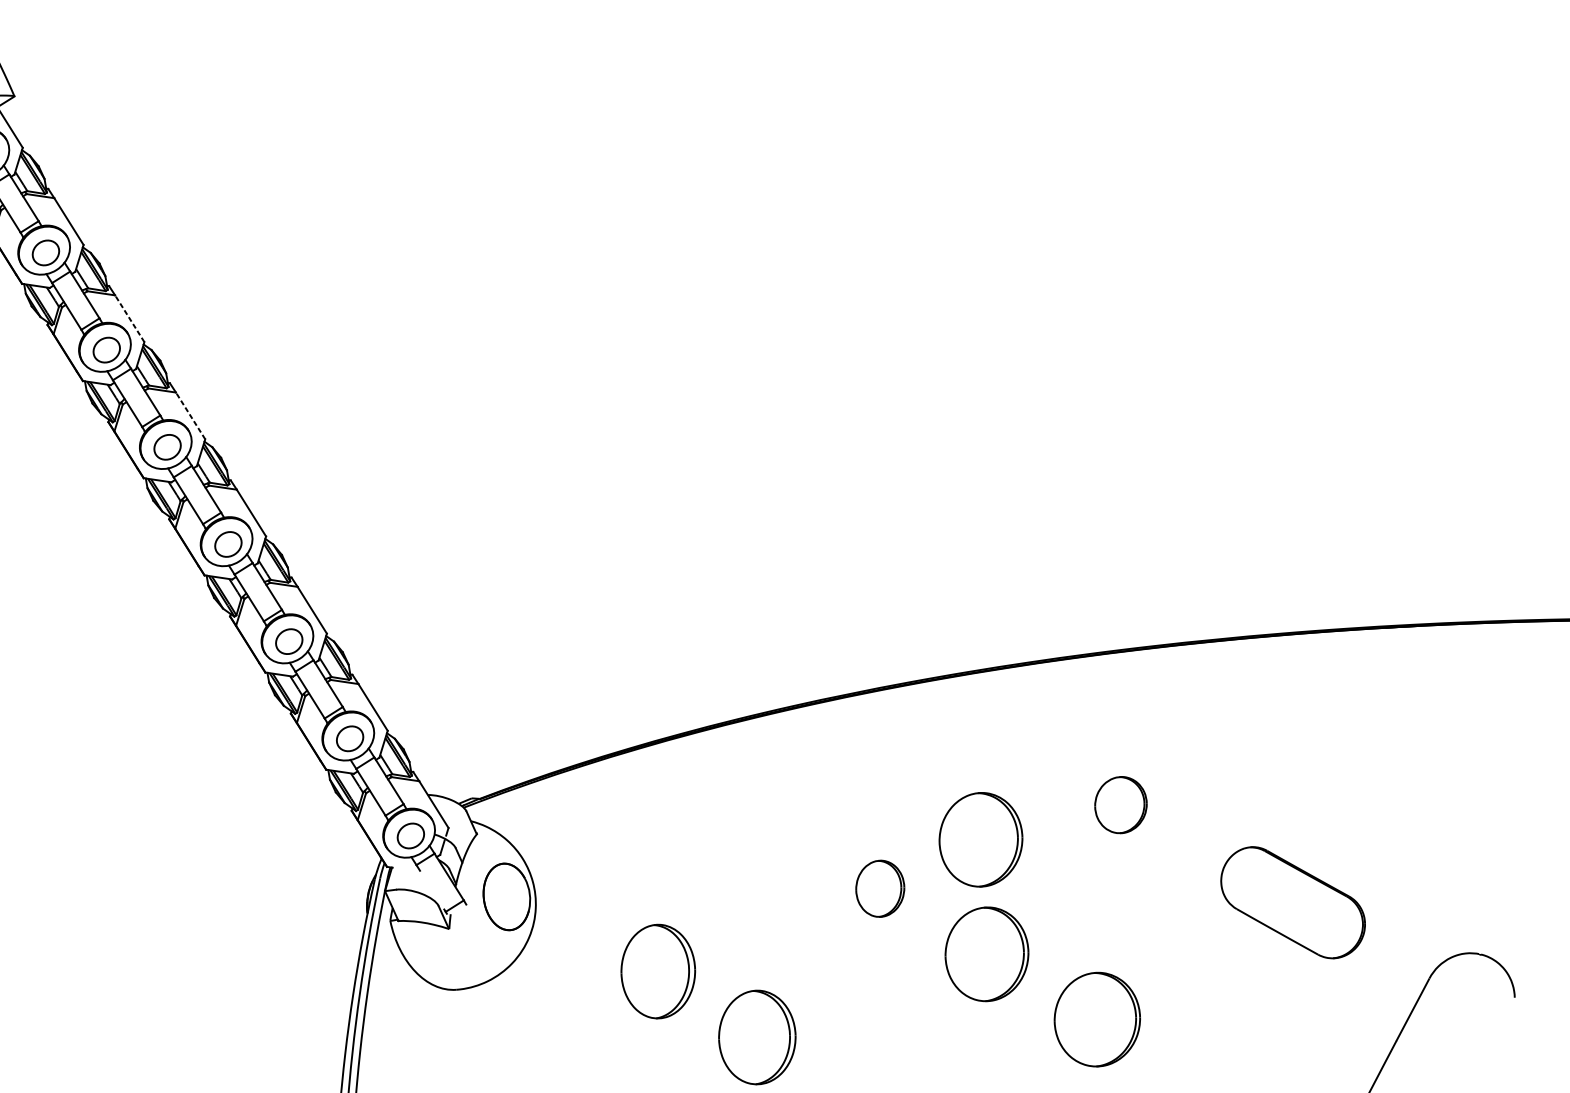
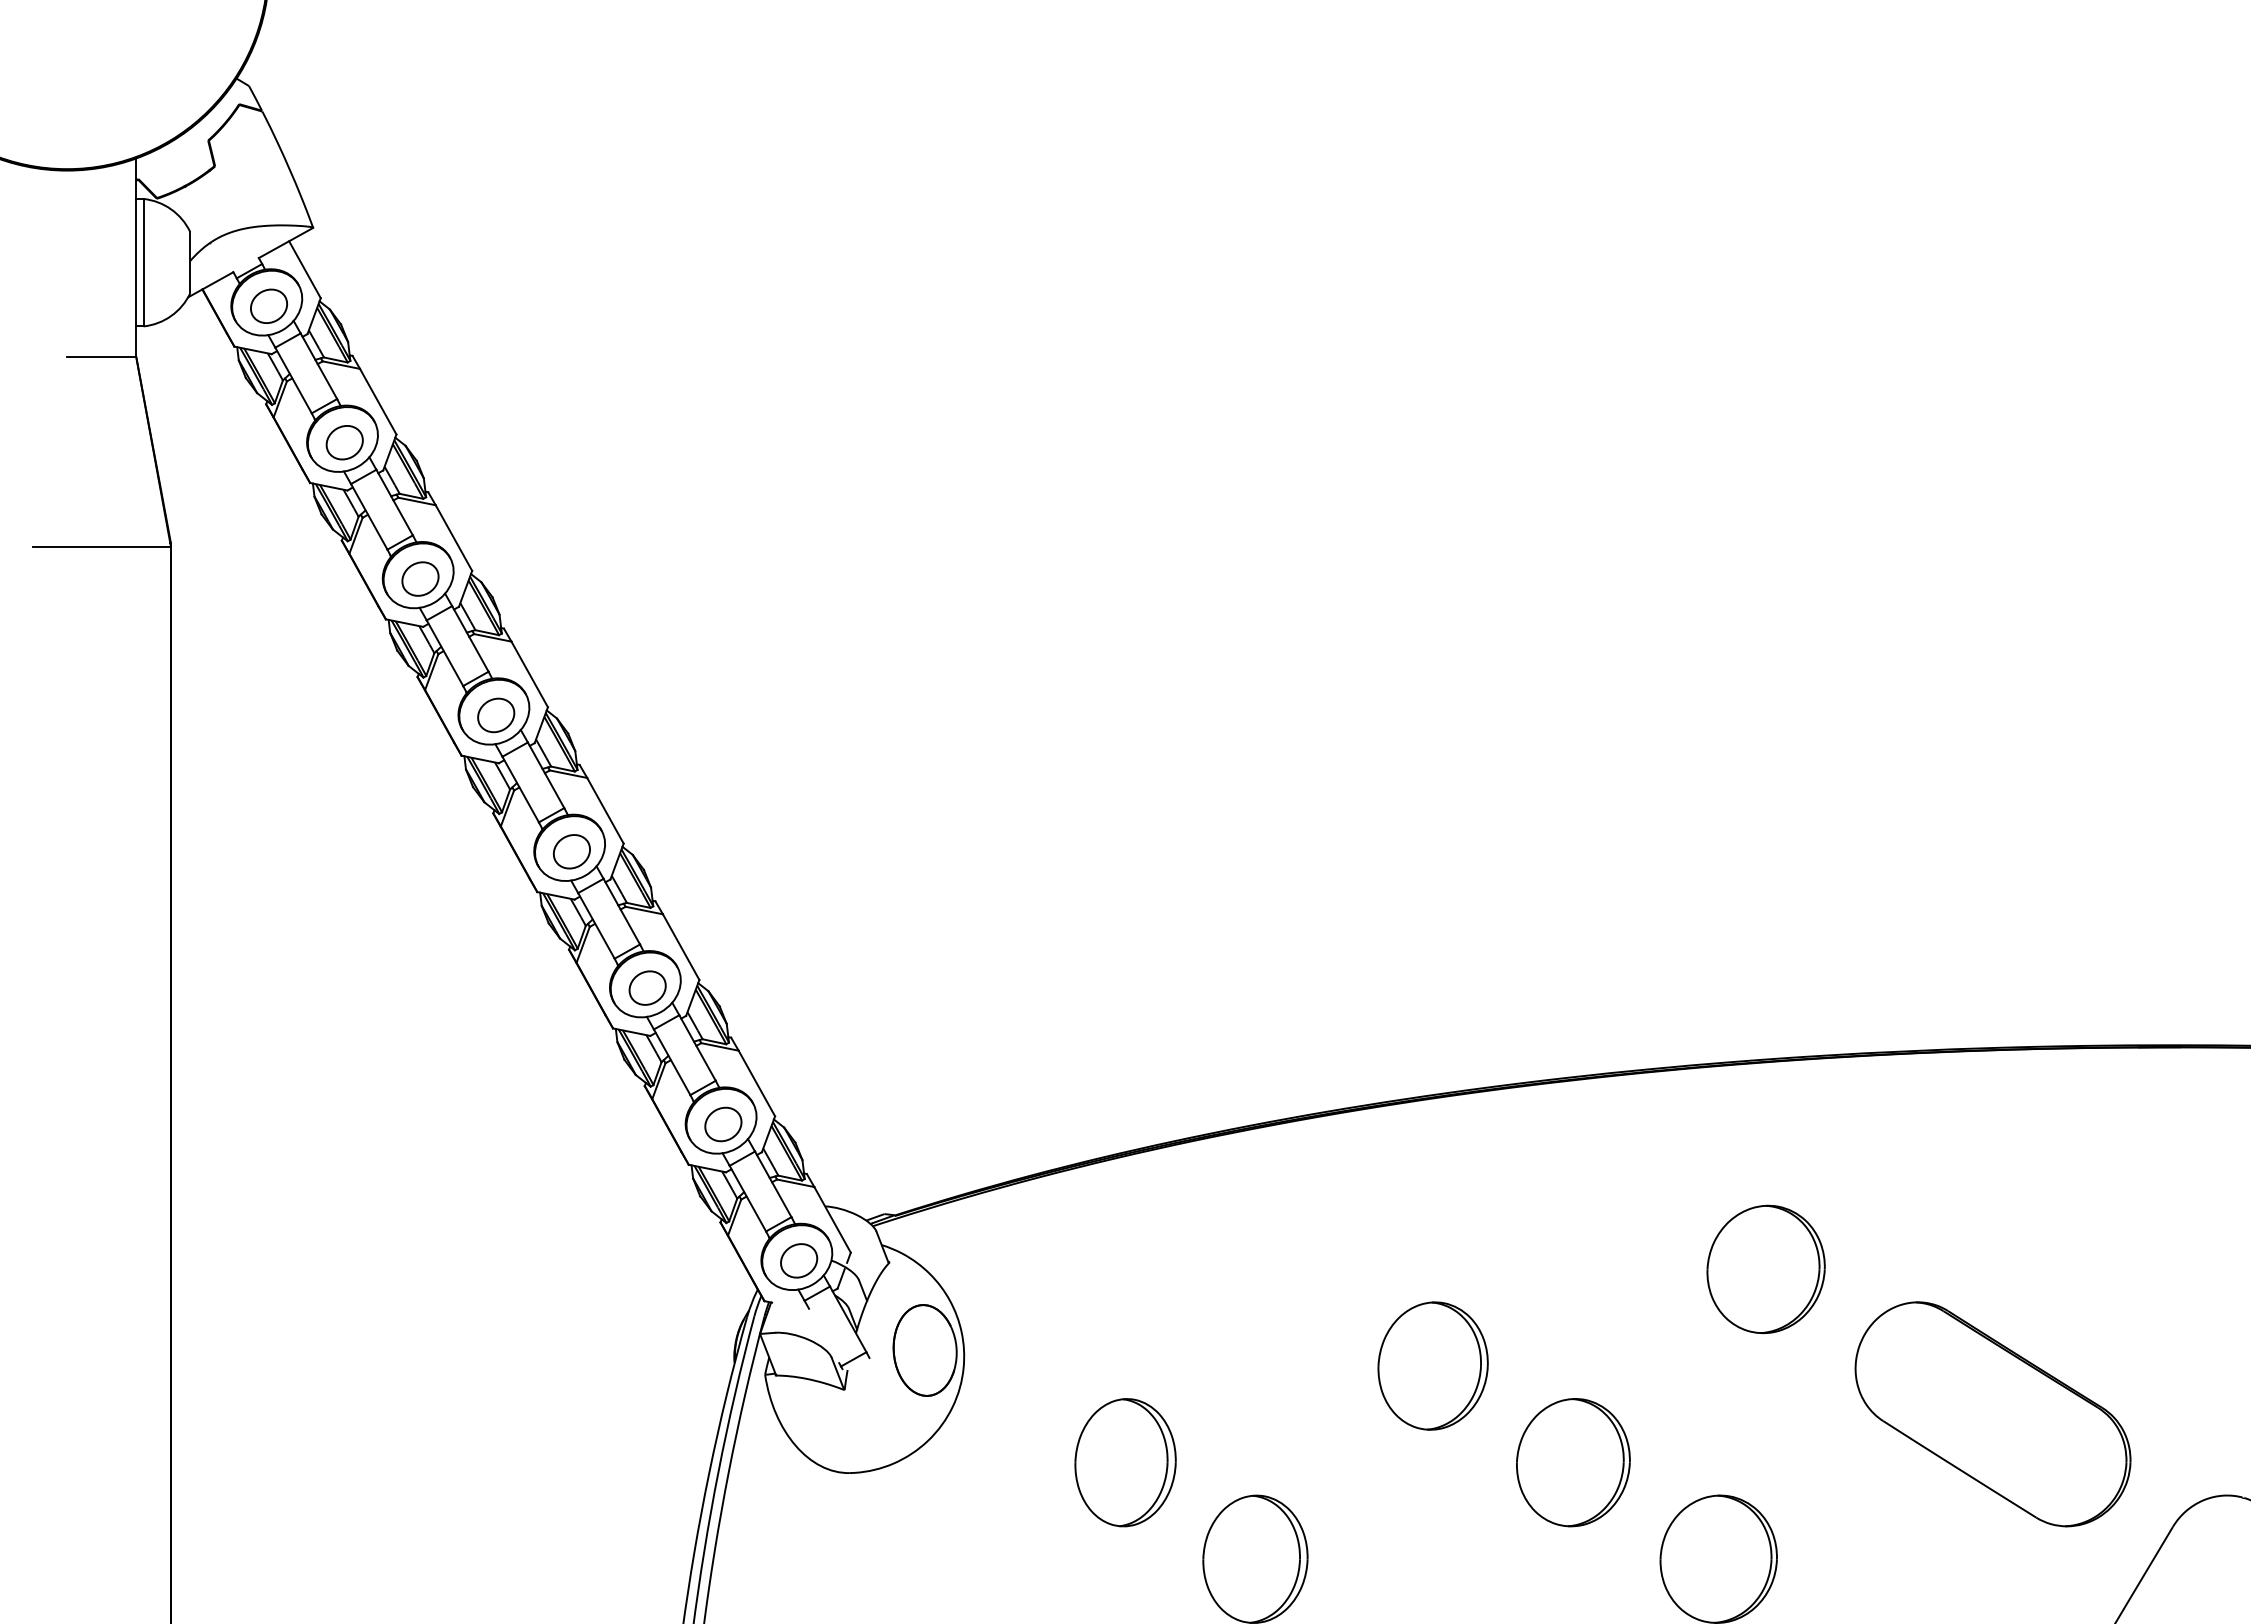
line: (129, 319) -> (453, 538), dashed -> solid
line: (190, 415) -> (529, 674), dashed -> solid
part: (1120, 805) -> (1765, 1269), size x1.67
part: (981, 839) -> (1573, 1306), removed
part: (879, 888) -> (1432, 1365), size x1.67
part: (1292, 902) -> (1992, 1414), size x1.43

